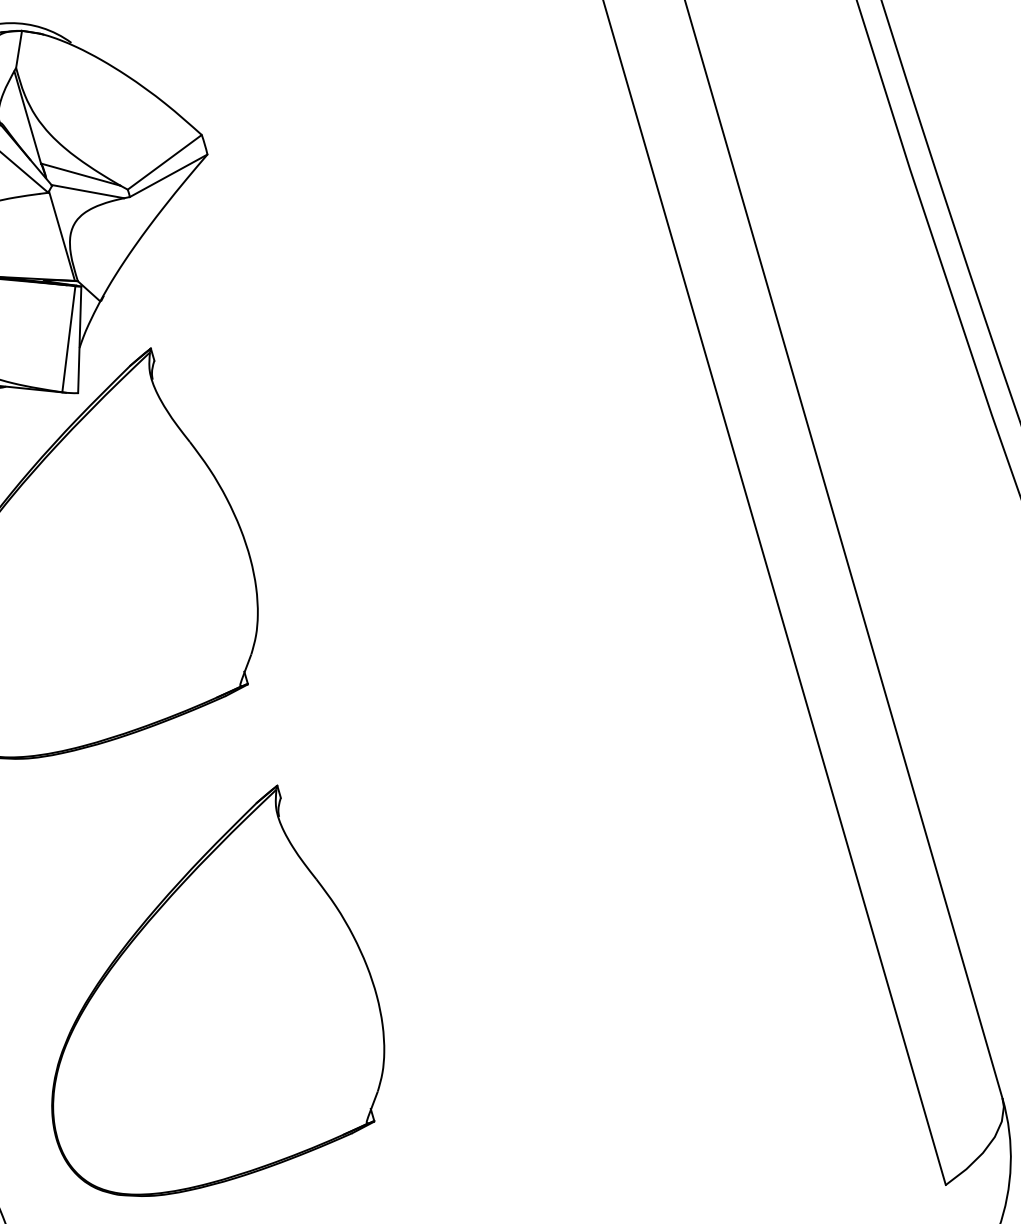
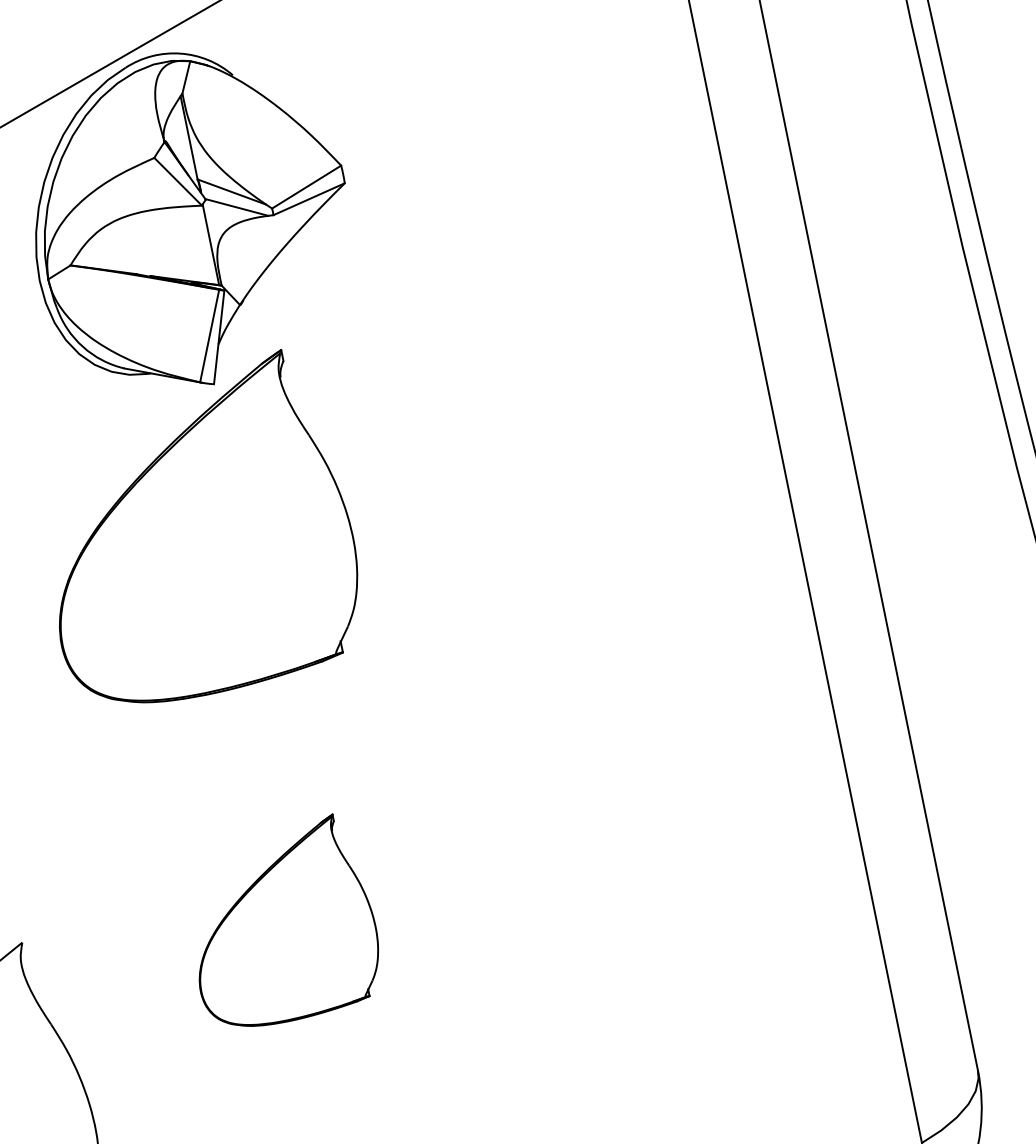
part: (210, 991) -> (288, 920), size x0.6

